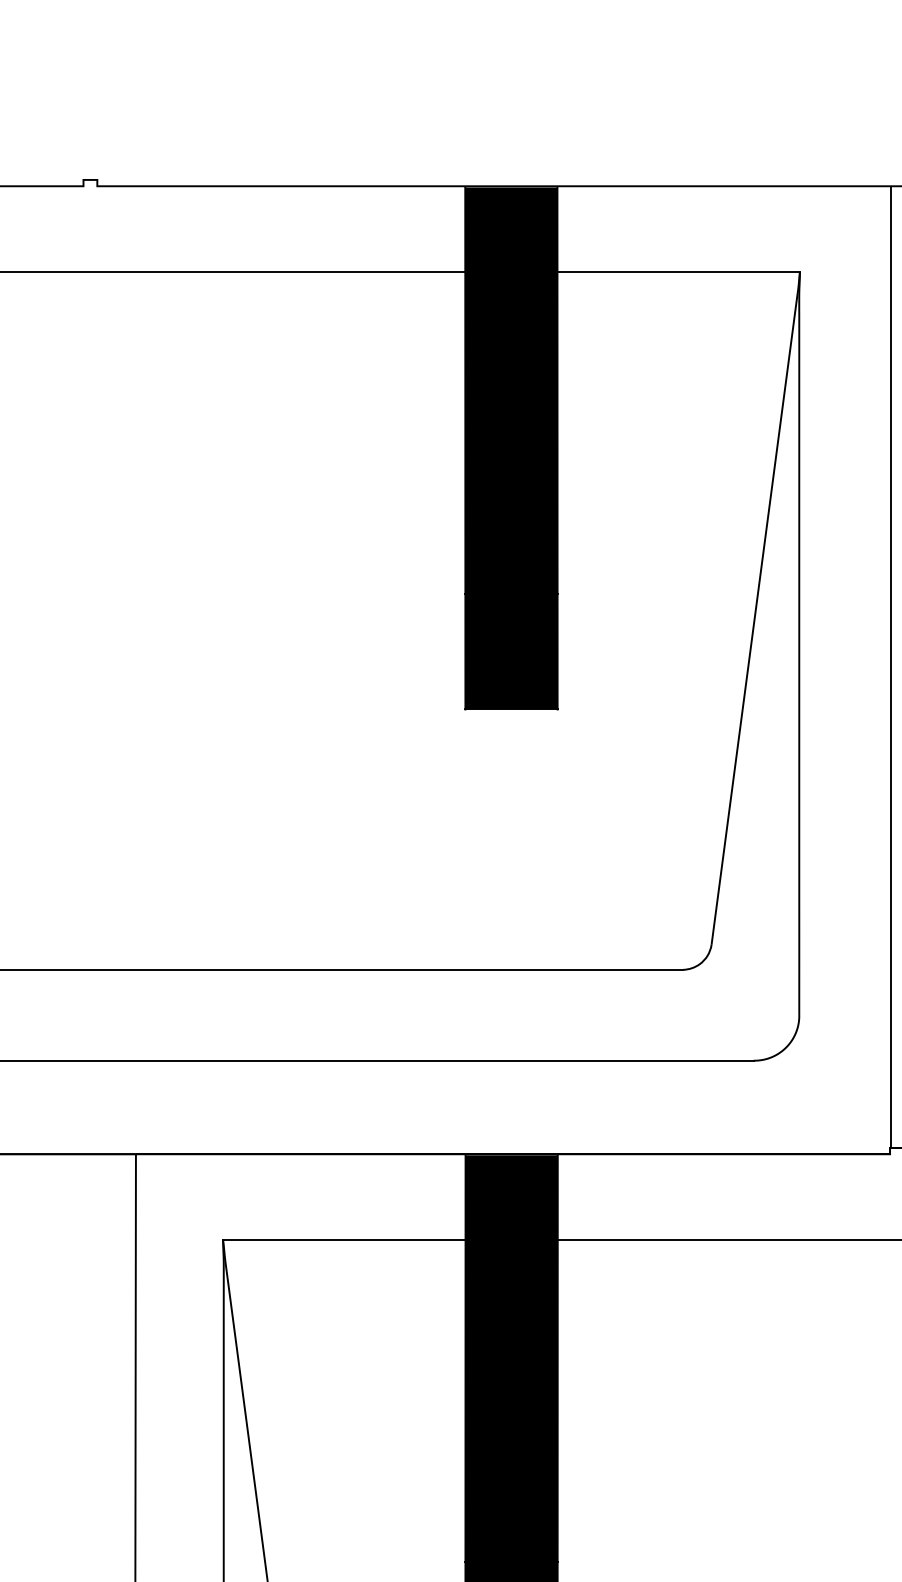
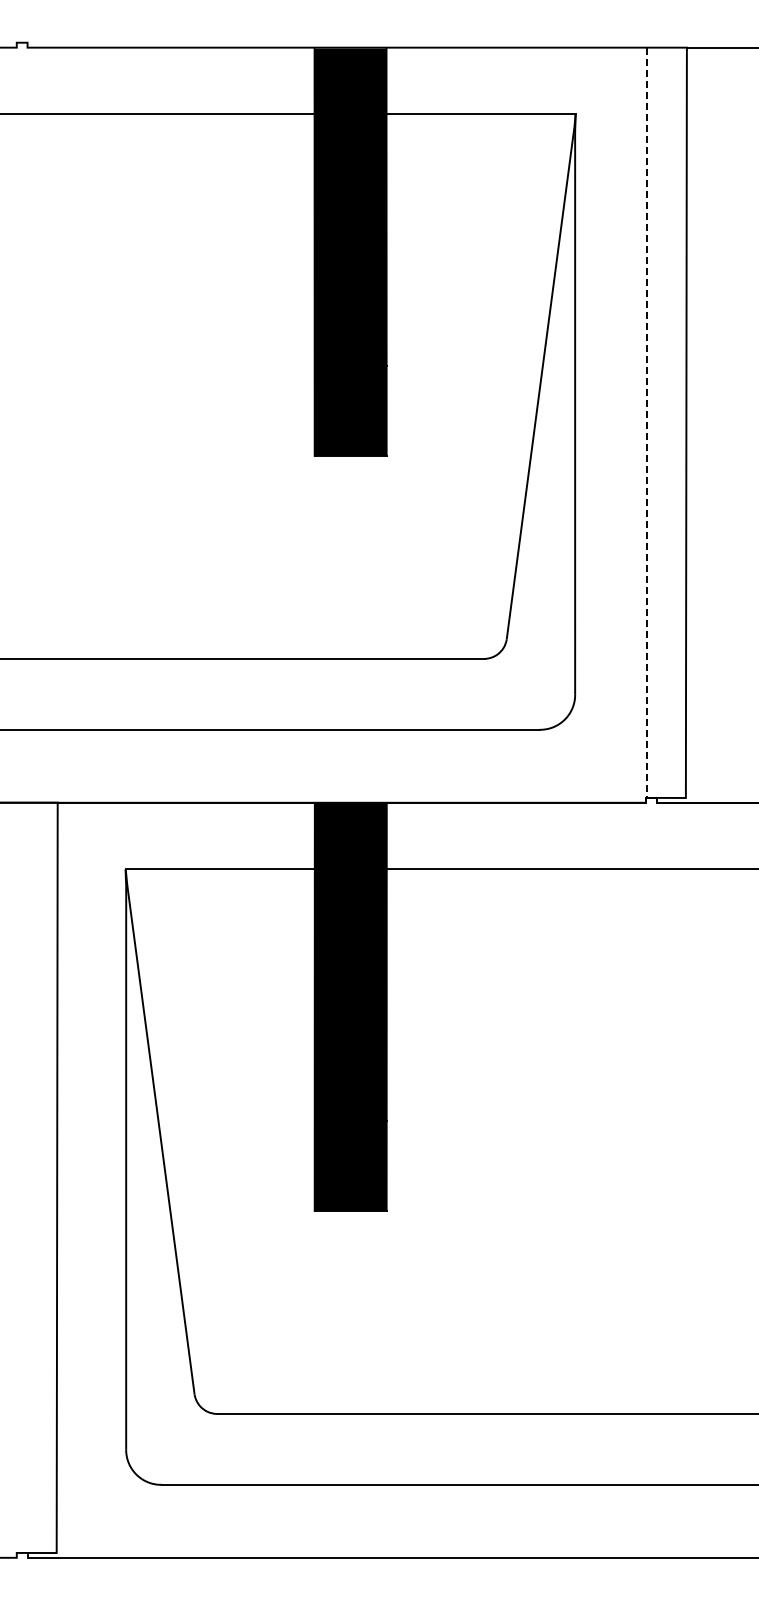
line: (890, 668) -> (646, 423), solid -> dashed

